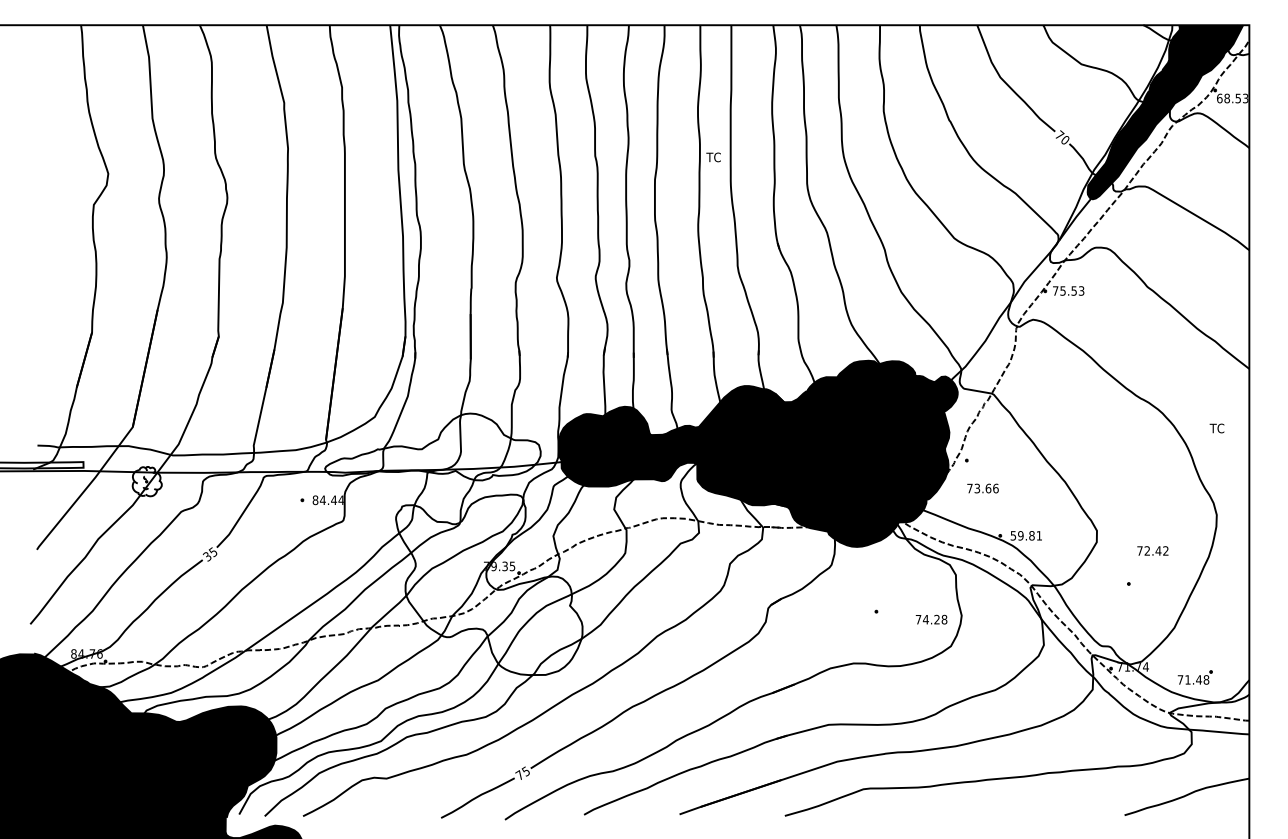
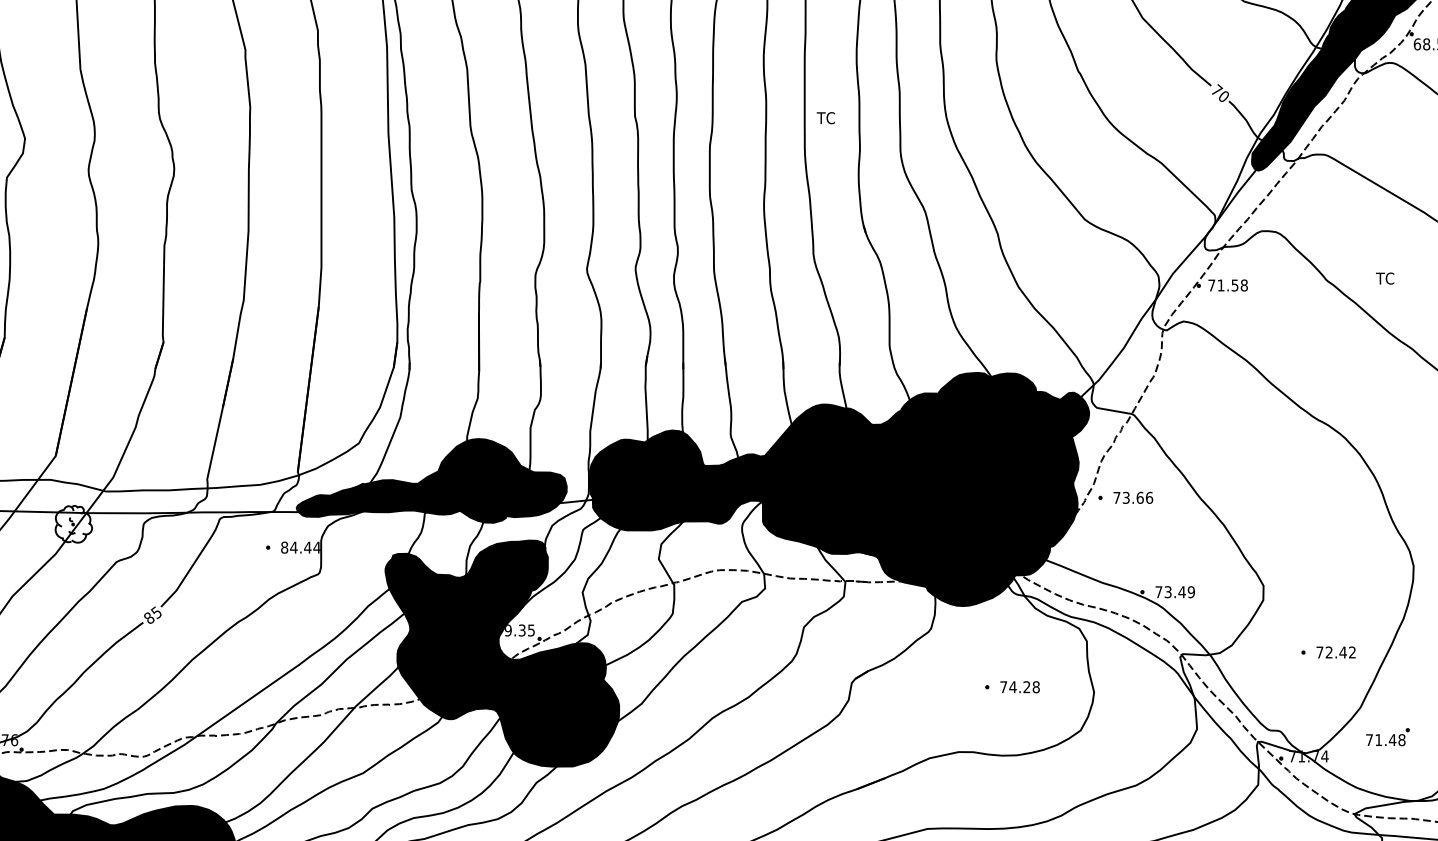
text: (713, 157) -> (825, 118), moved
text: (1072, 290) -> (1232, 284), 75.53 -> 71.58
text: (1216, 428) -> (1384, 278), moved
fill: (432, 446) -> (431, 480), added
text: (982, 488) -> (1132, 497), moved
text: (1026, 535) -> (1175, 591), 59.81 -> 73.49
text: (1152, 550) -> (1335, 651), moved
text: (206, 556) -> (148, 618), 35 -> 85
fill: (489, 584) -> (502, 653), added
text: (931, 619) -> (1019, 686), moved
part: (1194, 677) -> (1386, 737), moved

